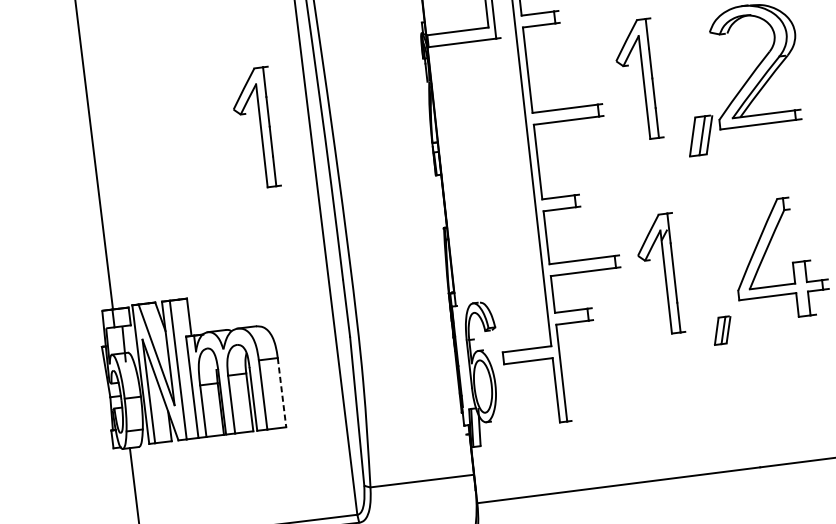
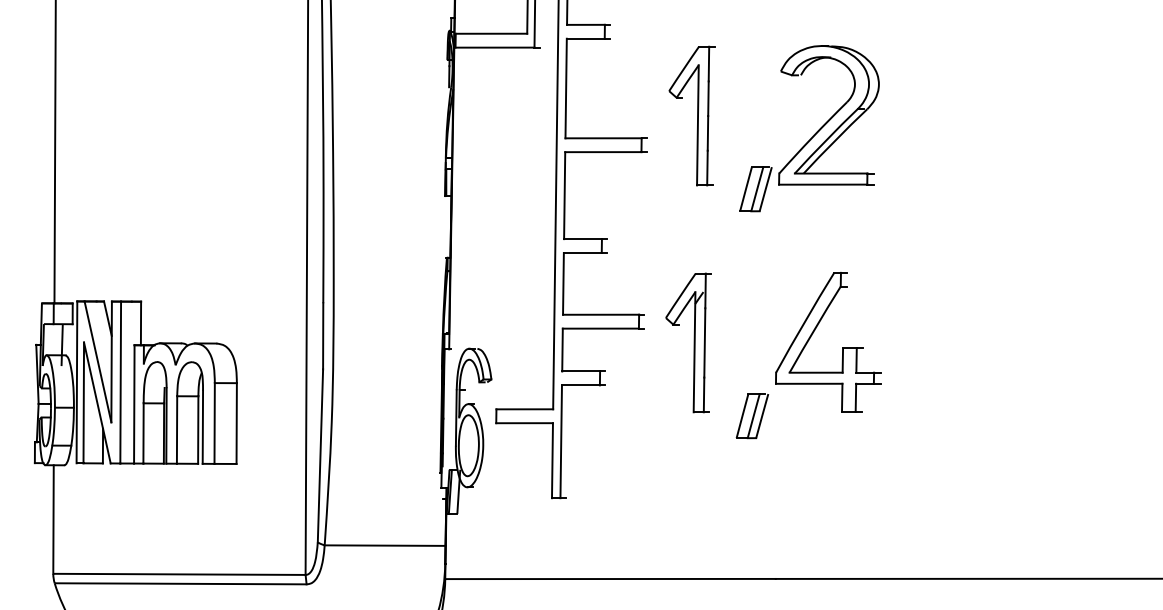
part: (255, 128) -> (244, 115), removed
part: (722, 330) -> (752, 416), size x1.43
line: (281, 393) -> (236, 424), dashed -> solid

